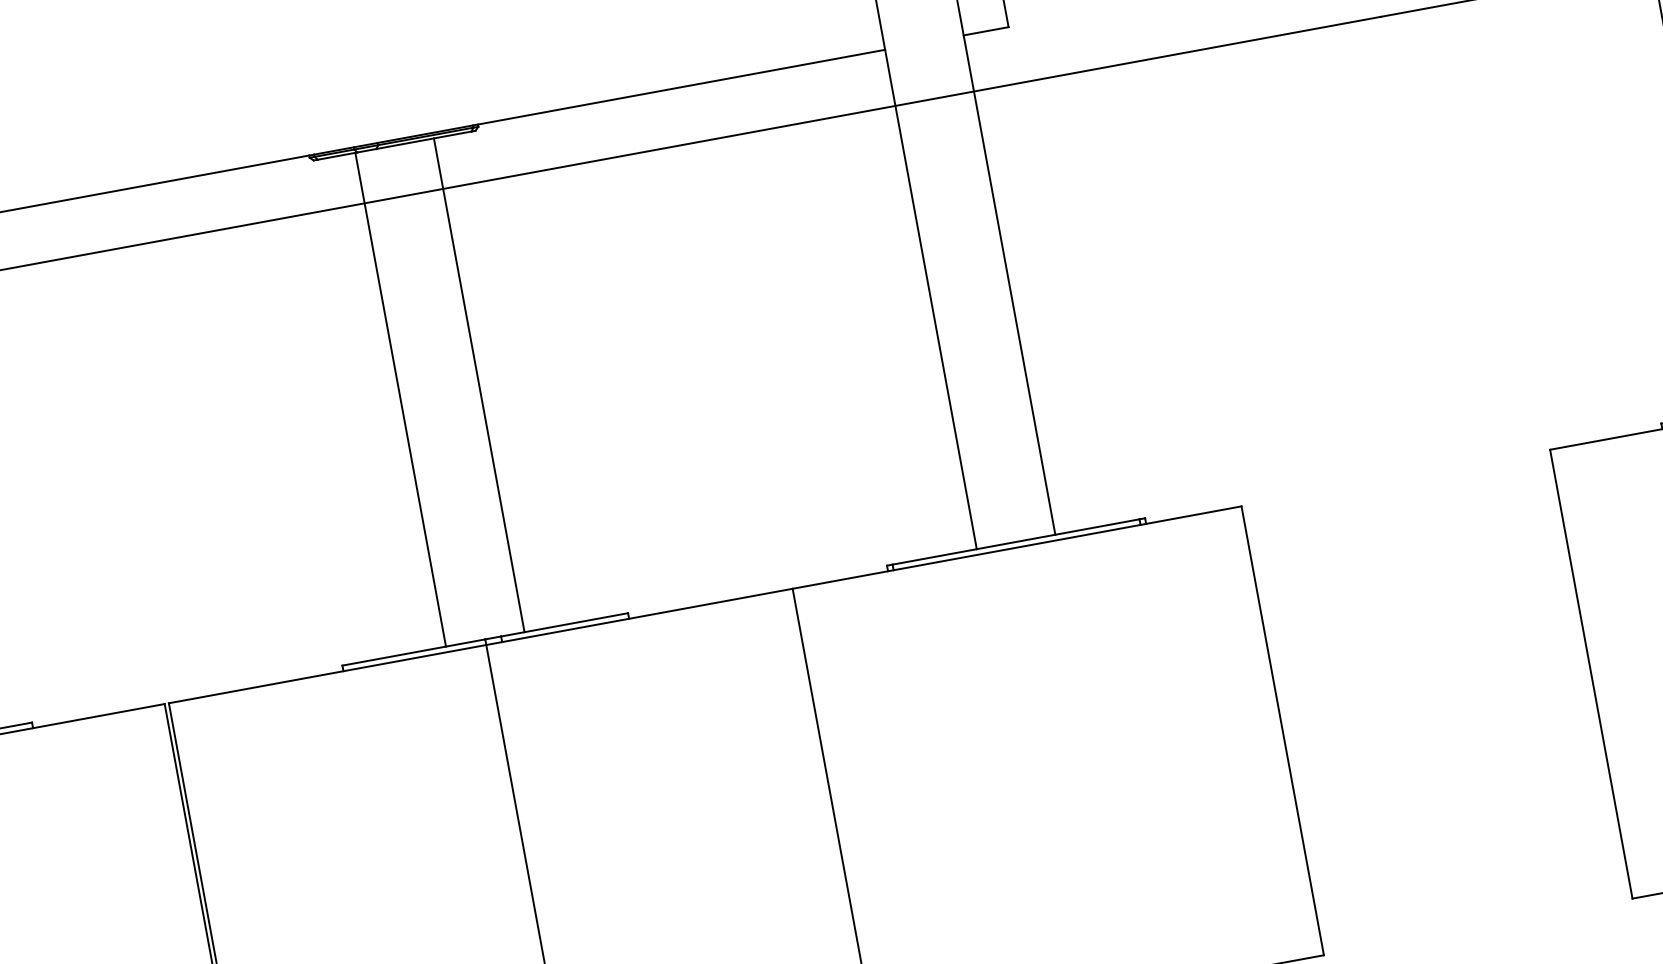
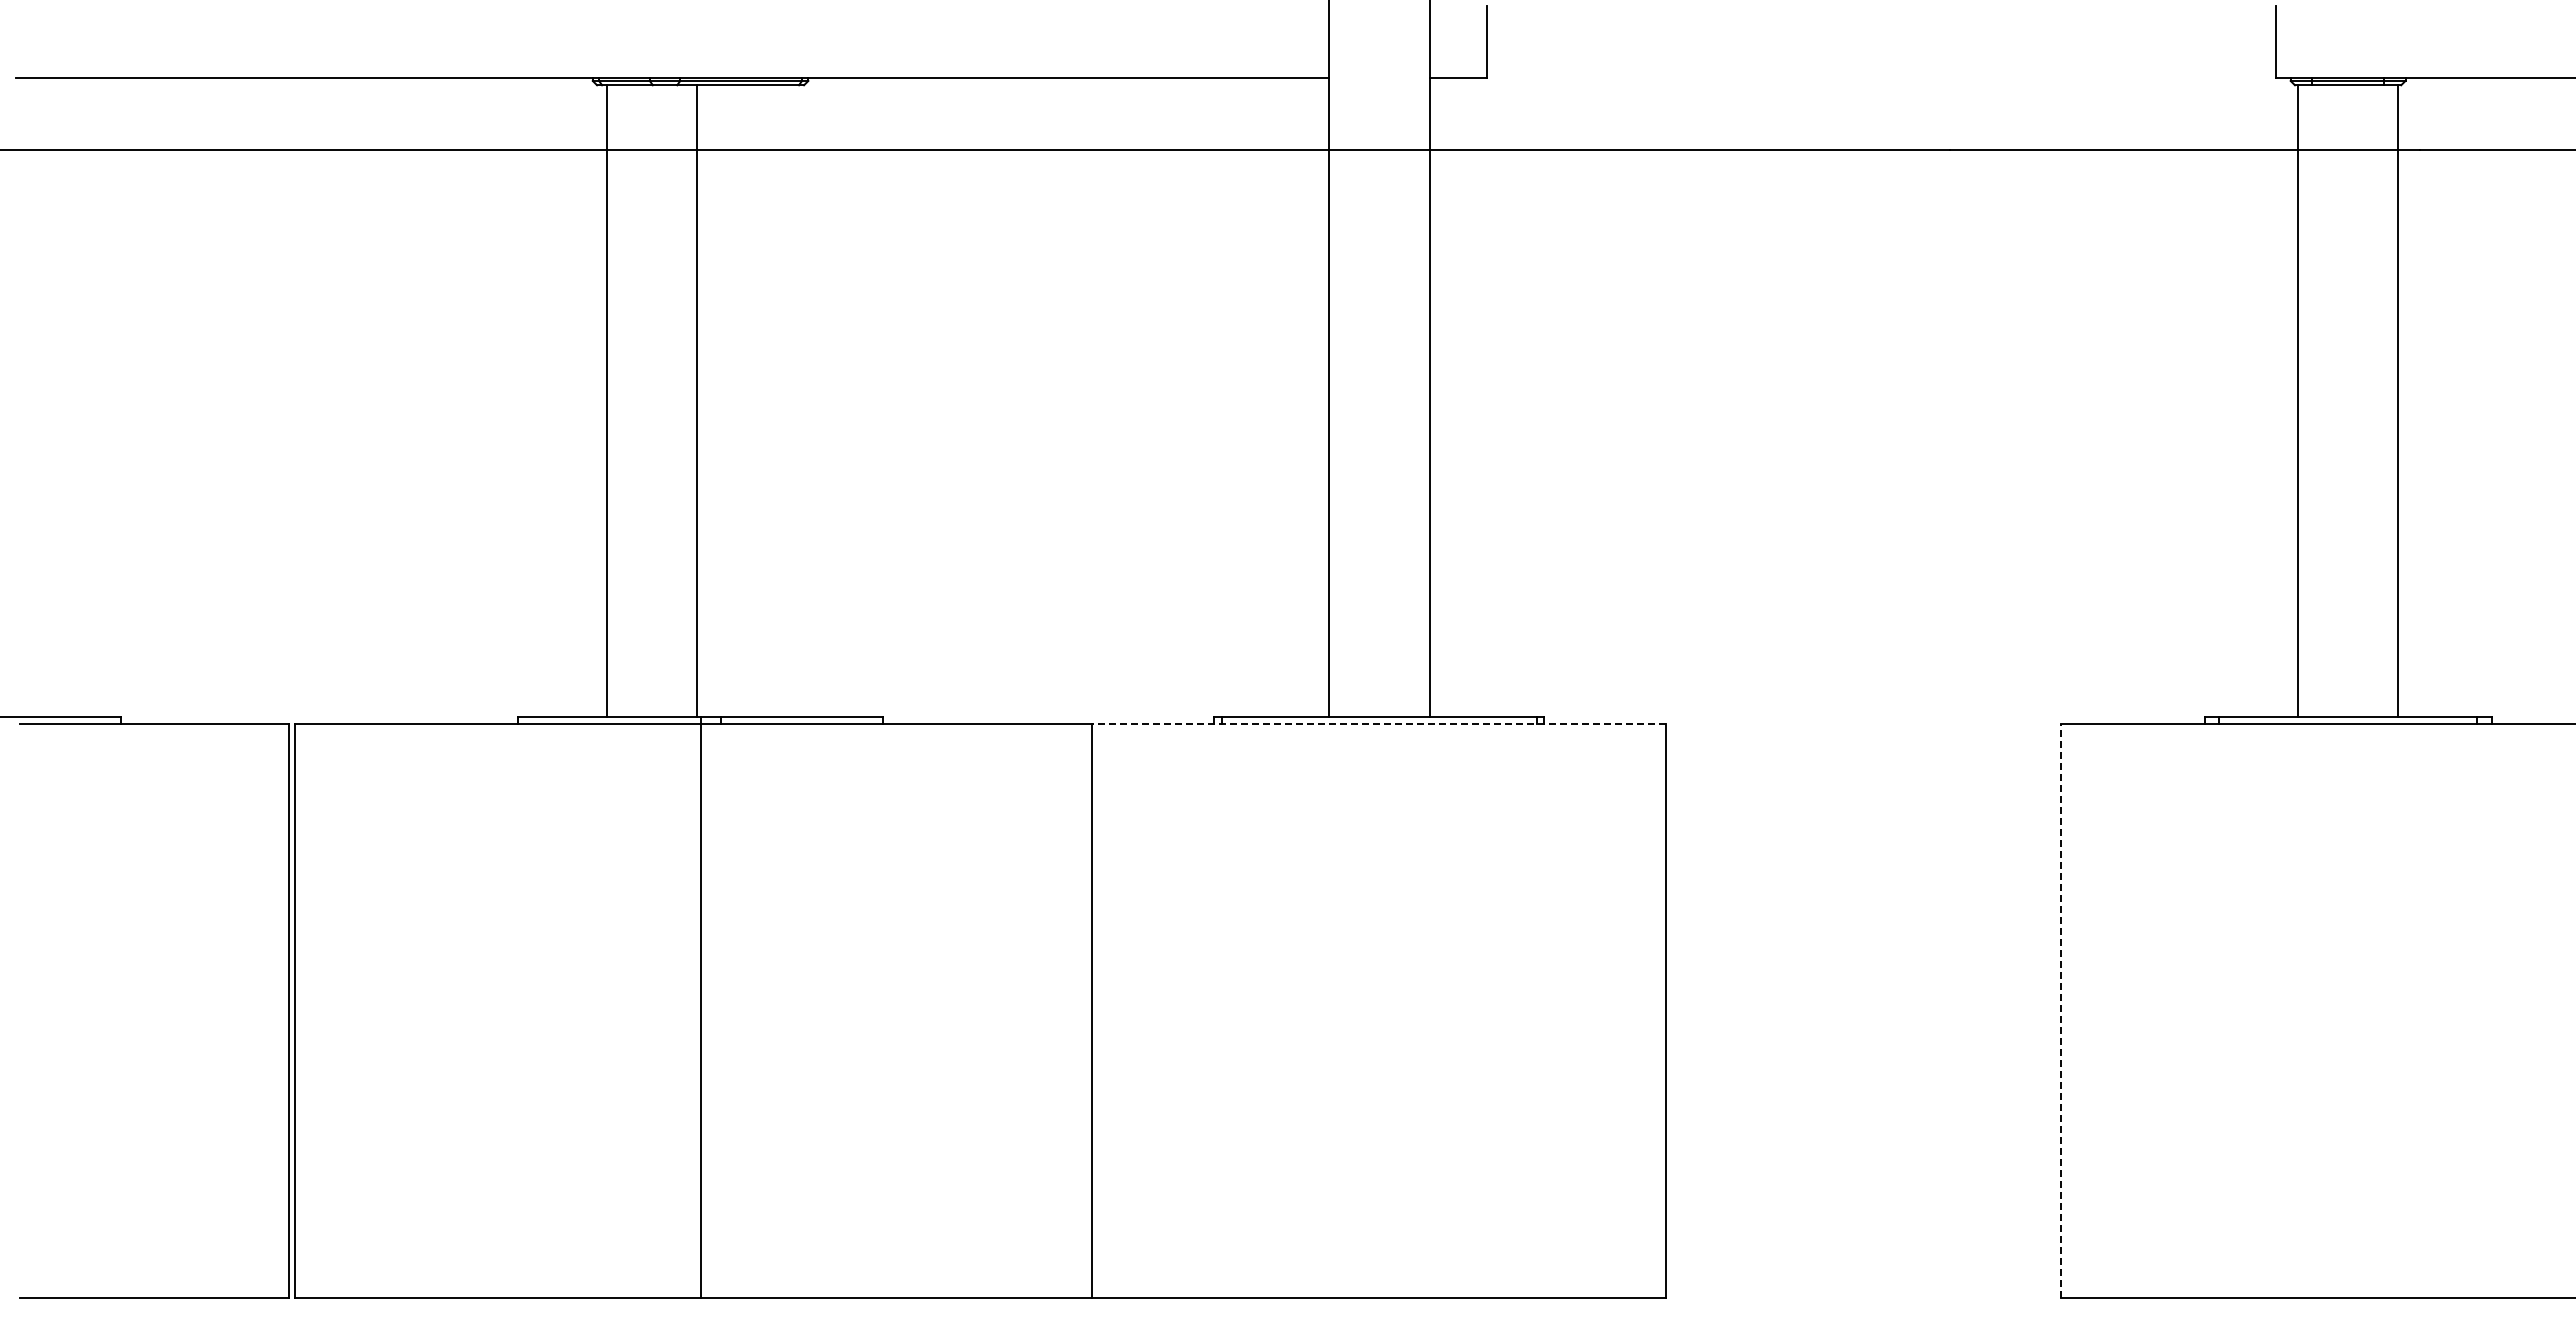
line: (478, 384) -> (696, 400), moved
line: (400, 399) -> (607, 400), moved
line: (1016, 547) -> (1378, 723), solid -> dashed
line: (1591, 673) -> (2061, 1010), solid -> dashed

